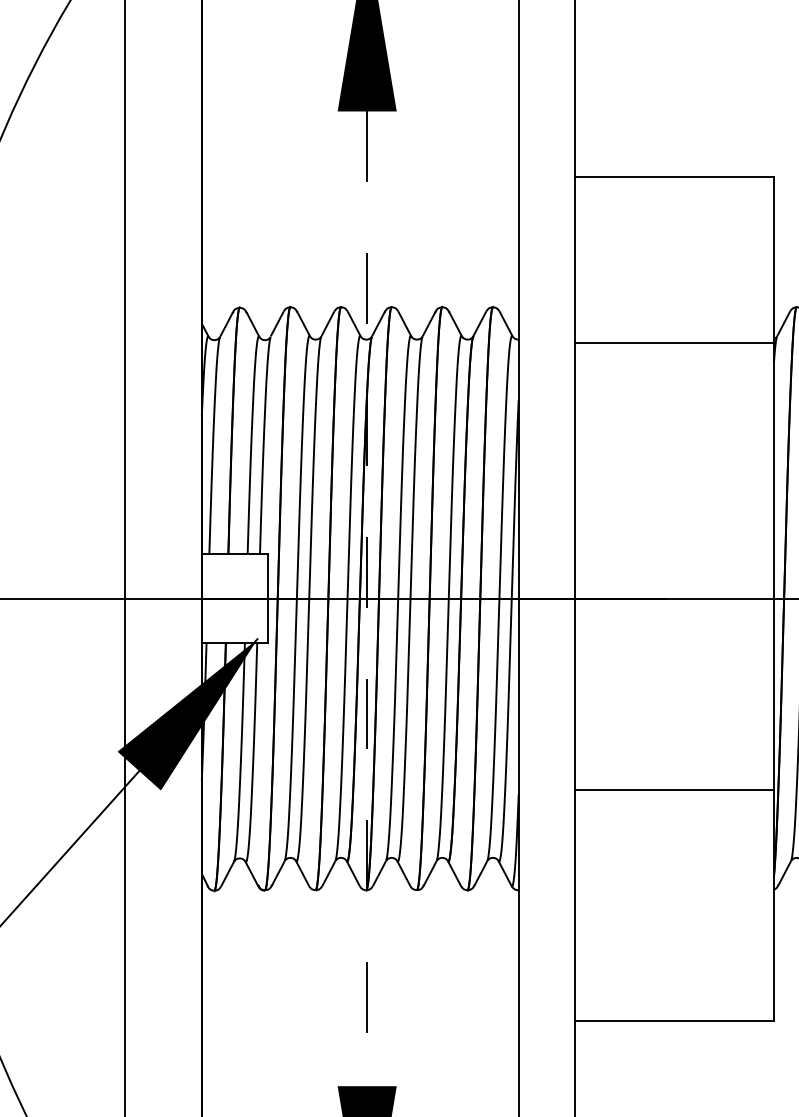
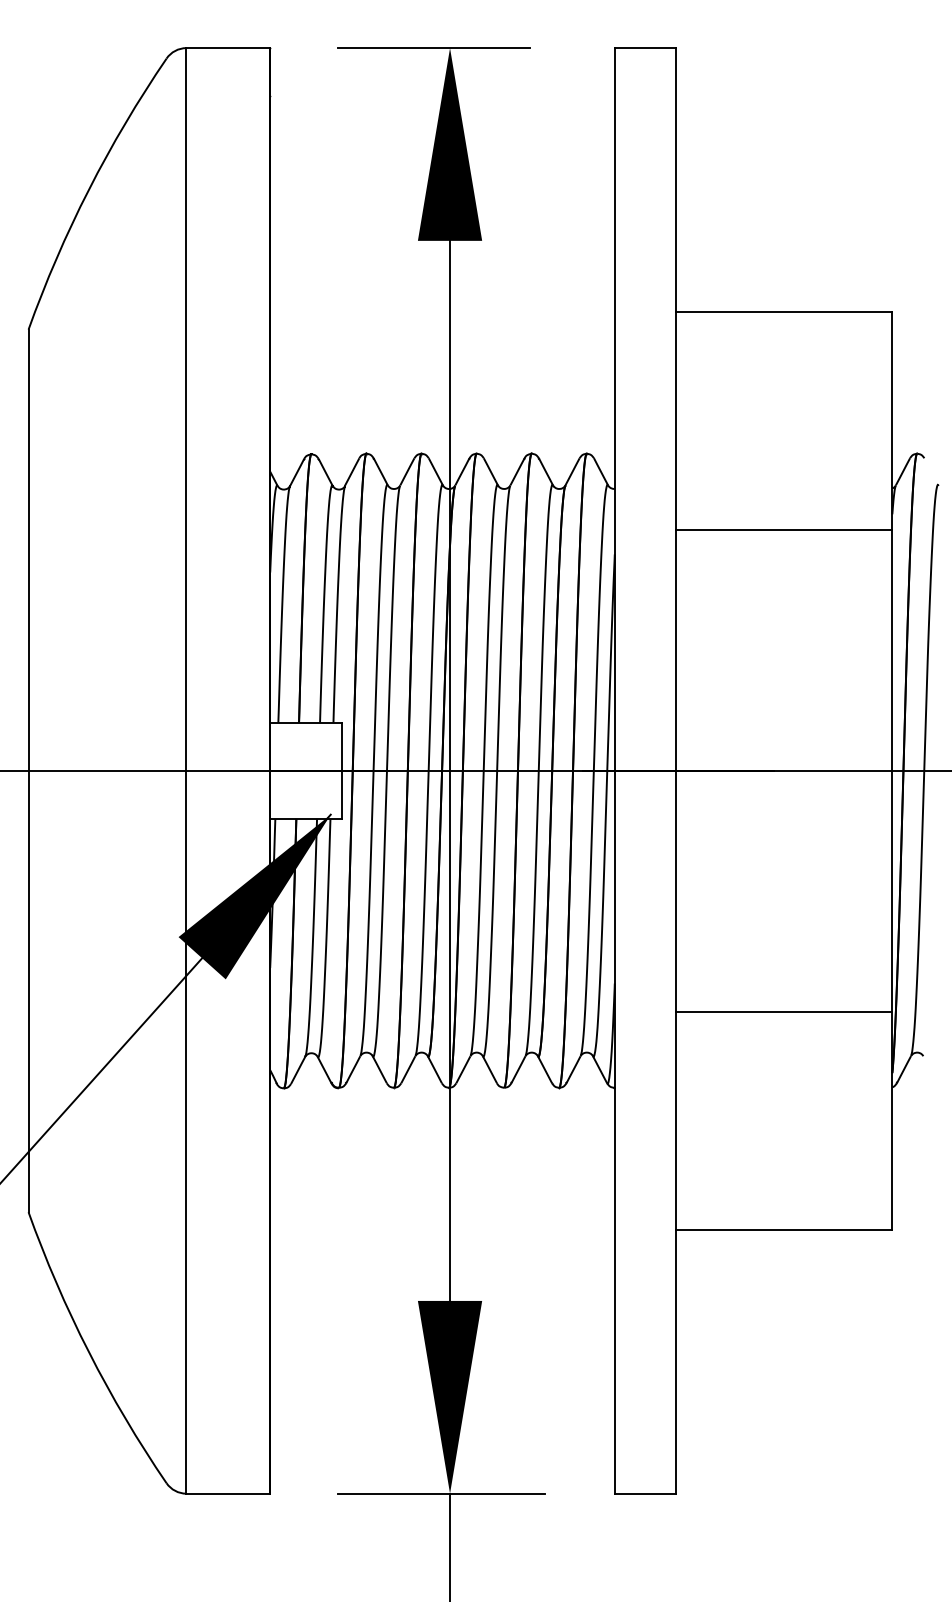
line: (674, 342) -> (784, 529), moved
line: (367, 599) -> (450, 771), dashed -> solid
line: (674, 789) -> (784, 1011), moved

